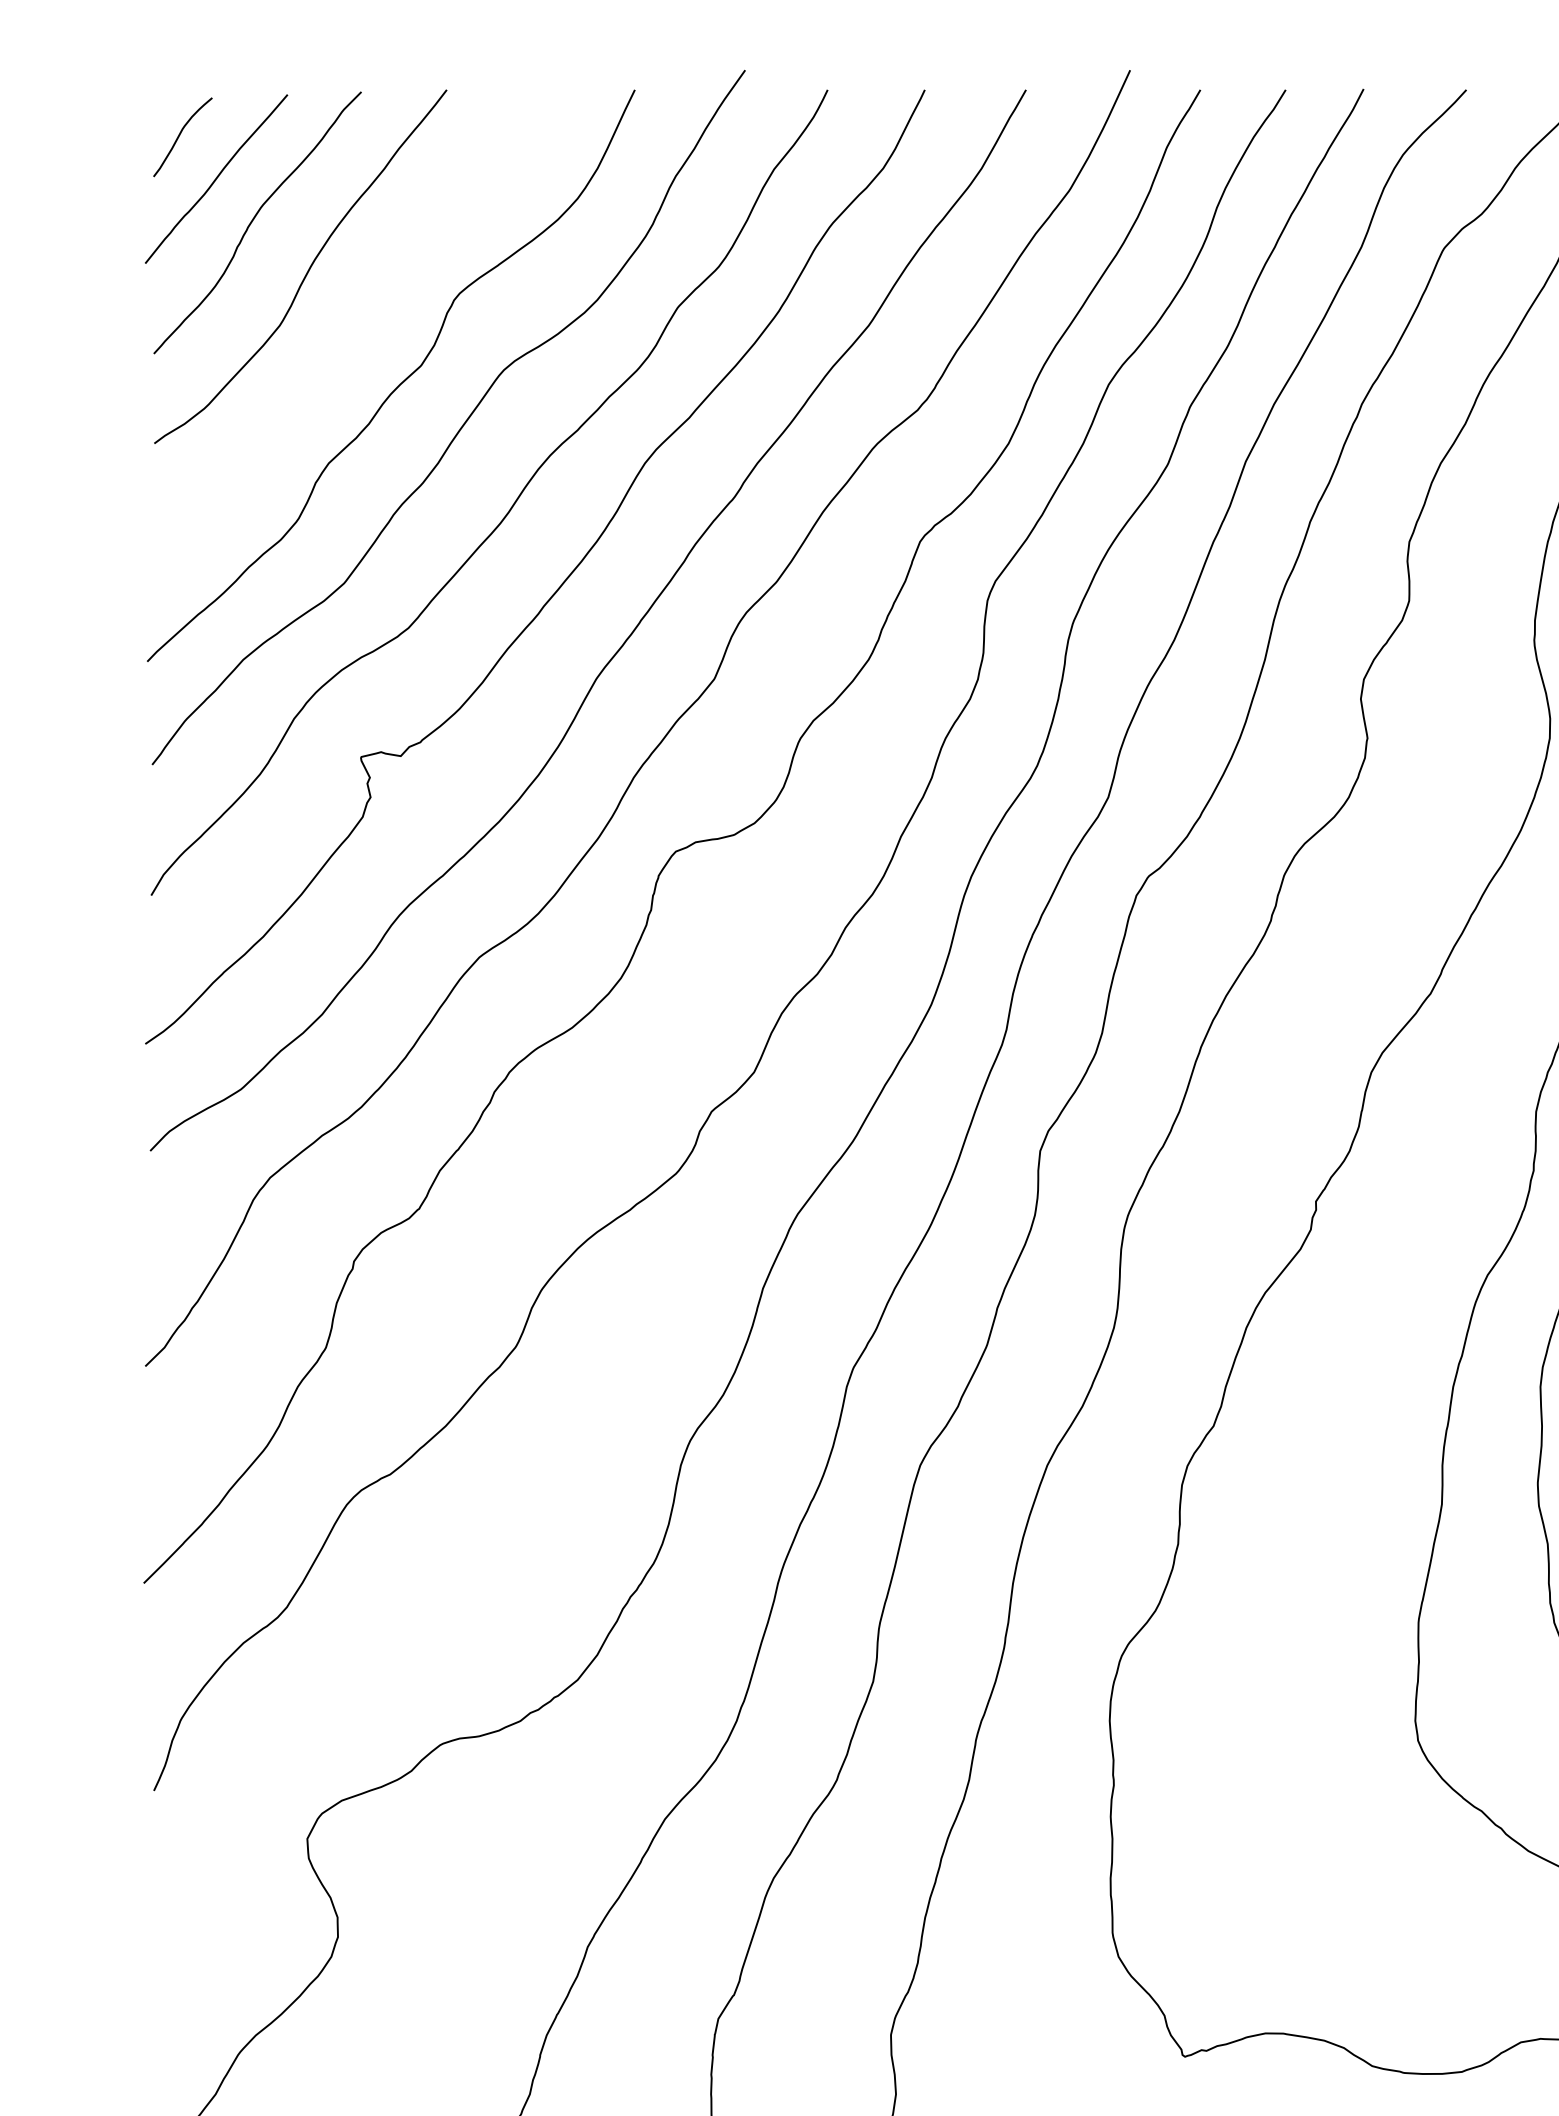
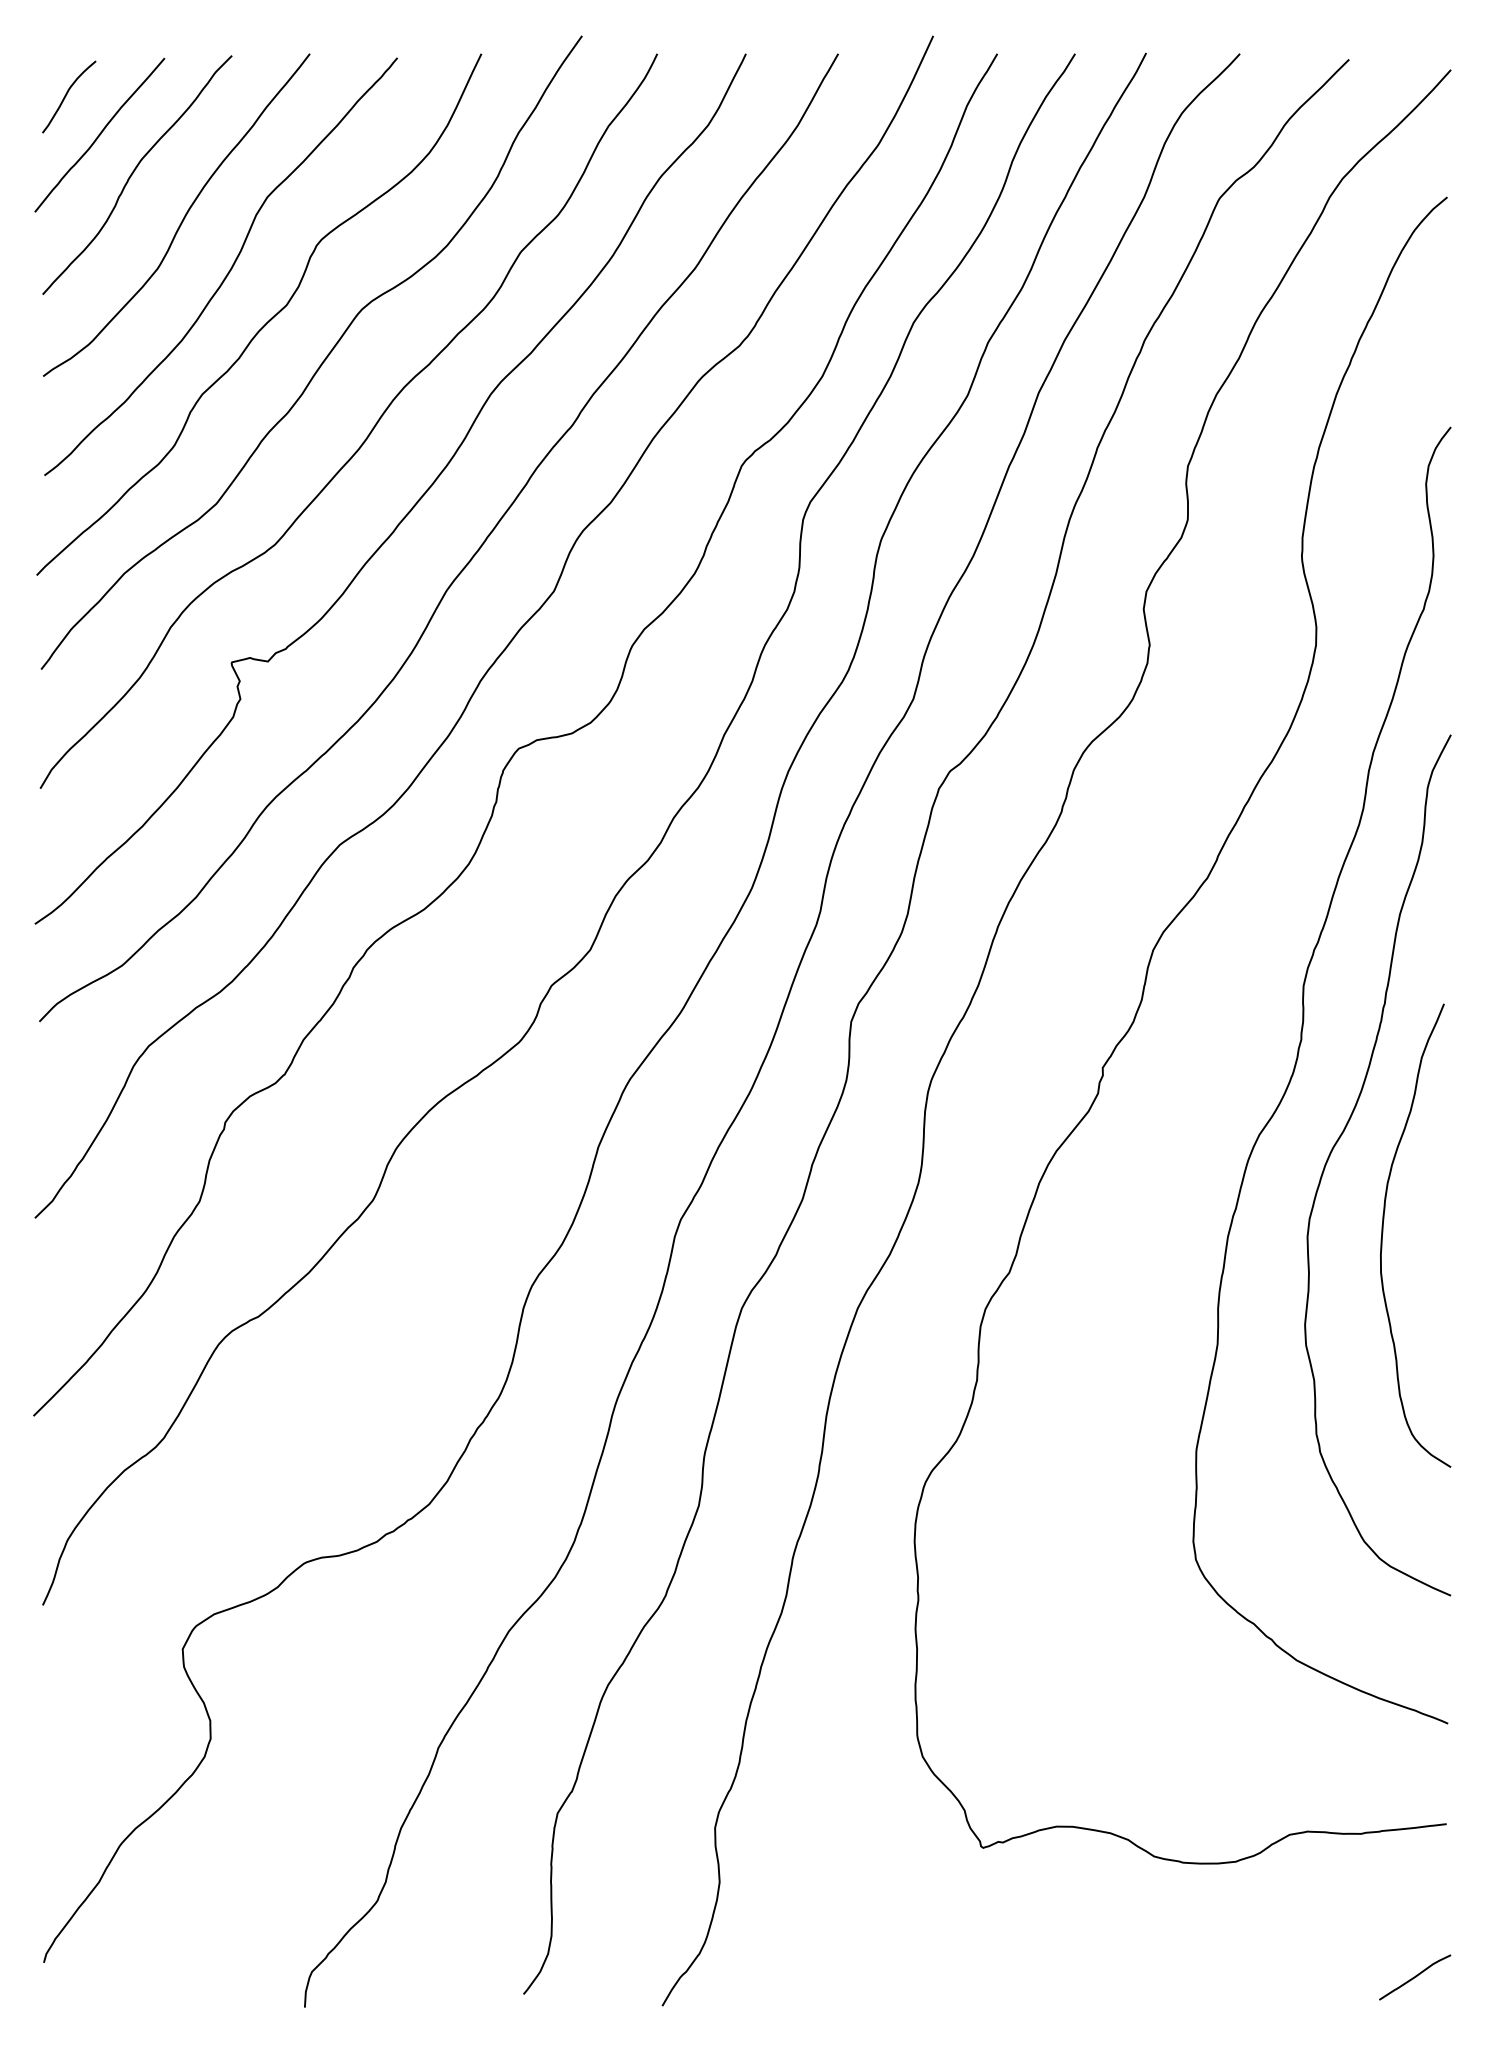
curve: (356, 329) -> (227, 272), added

